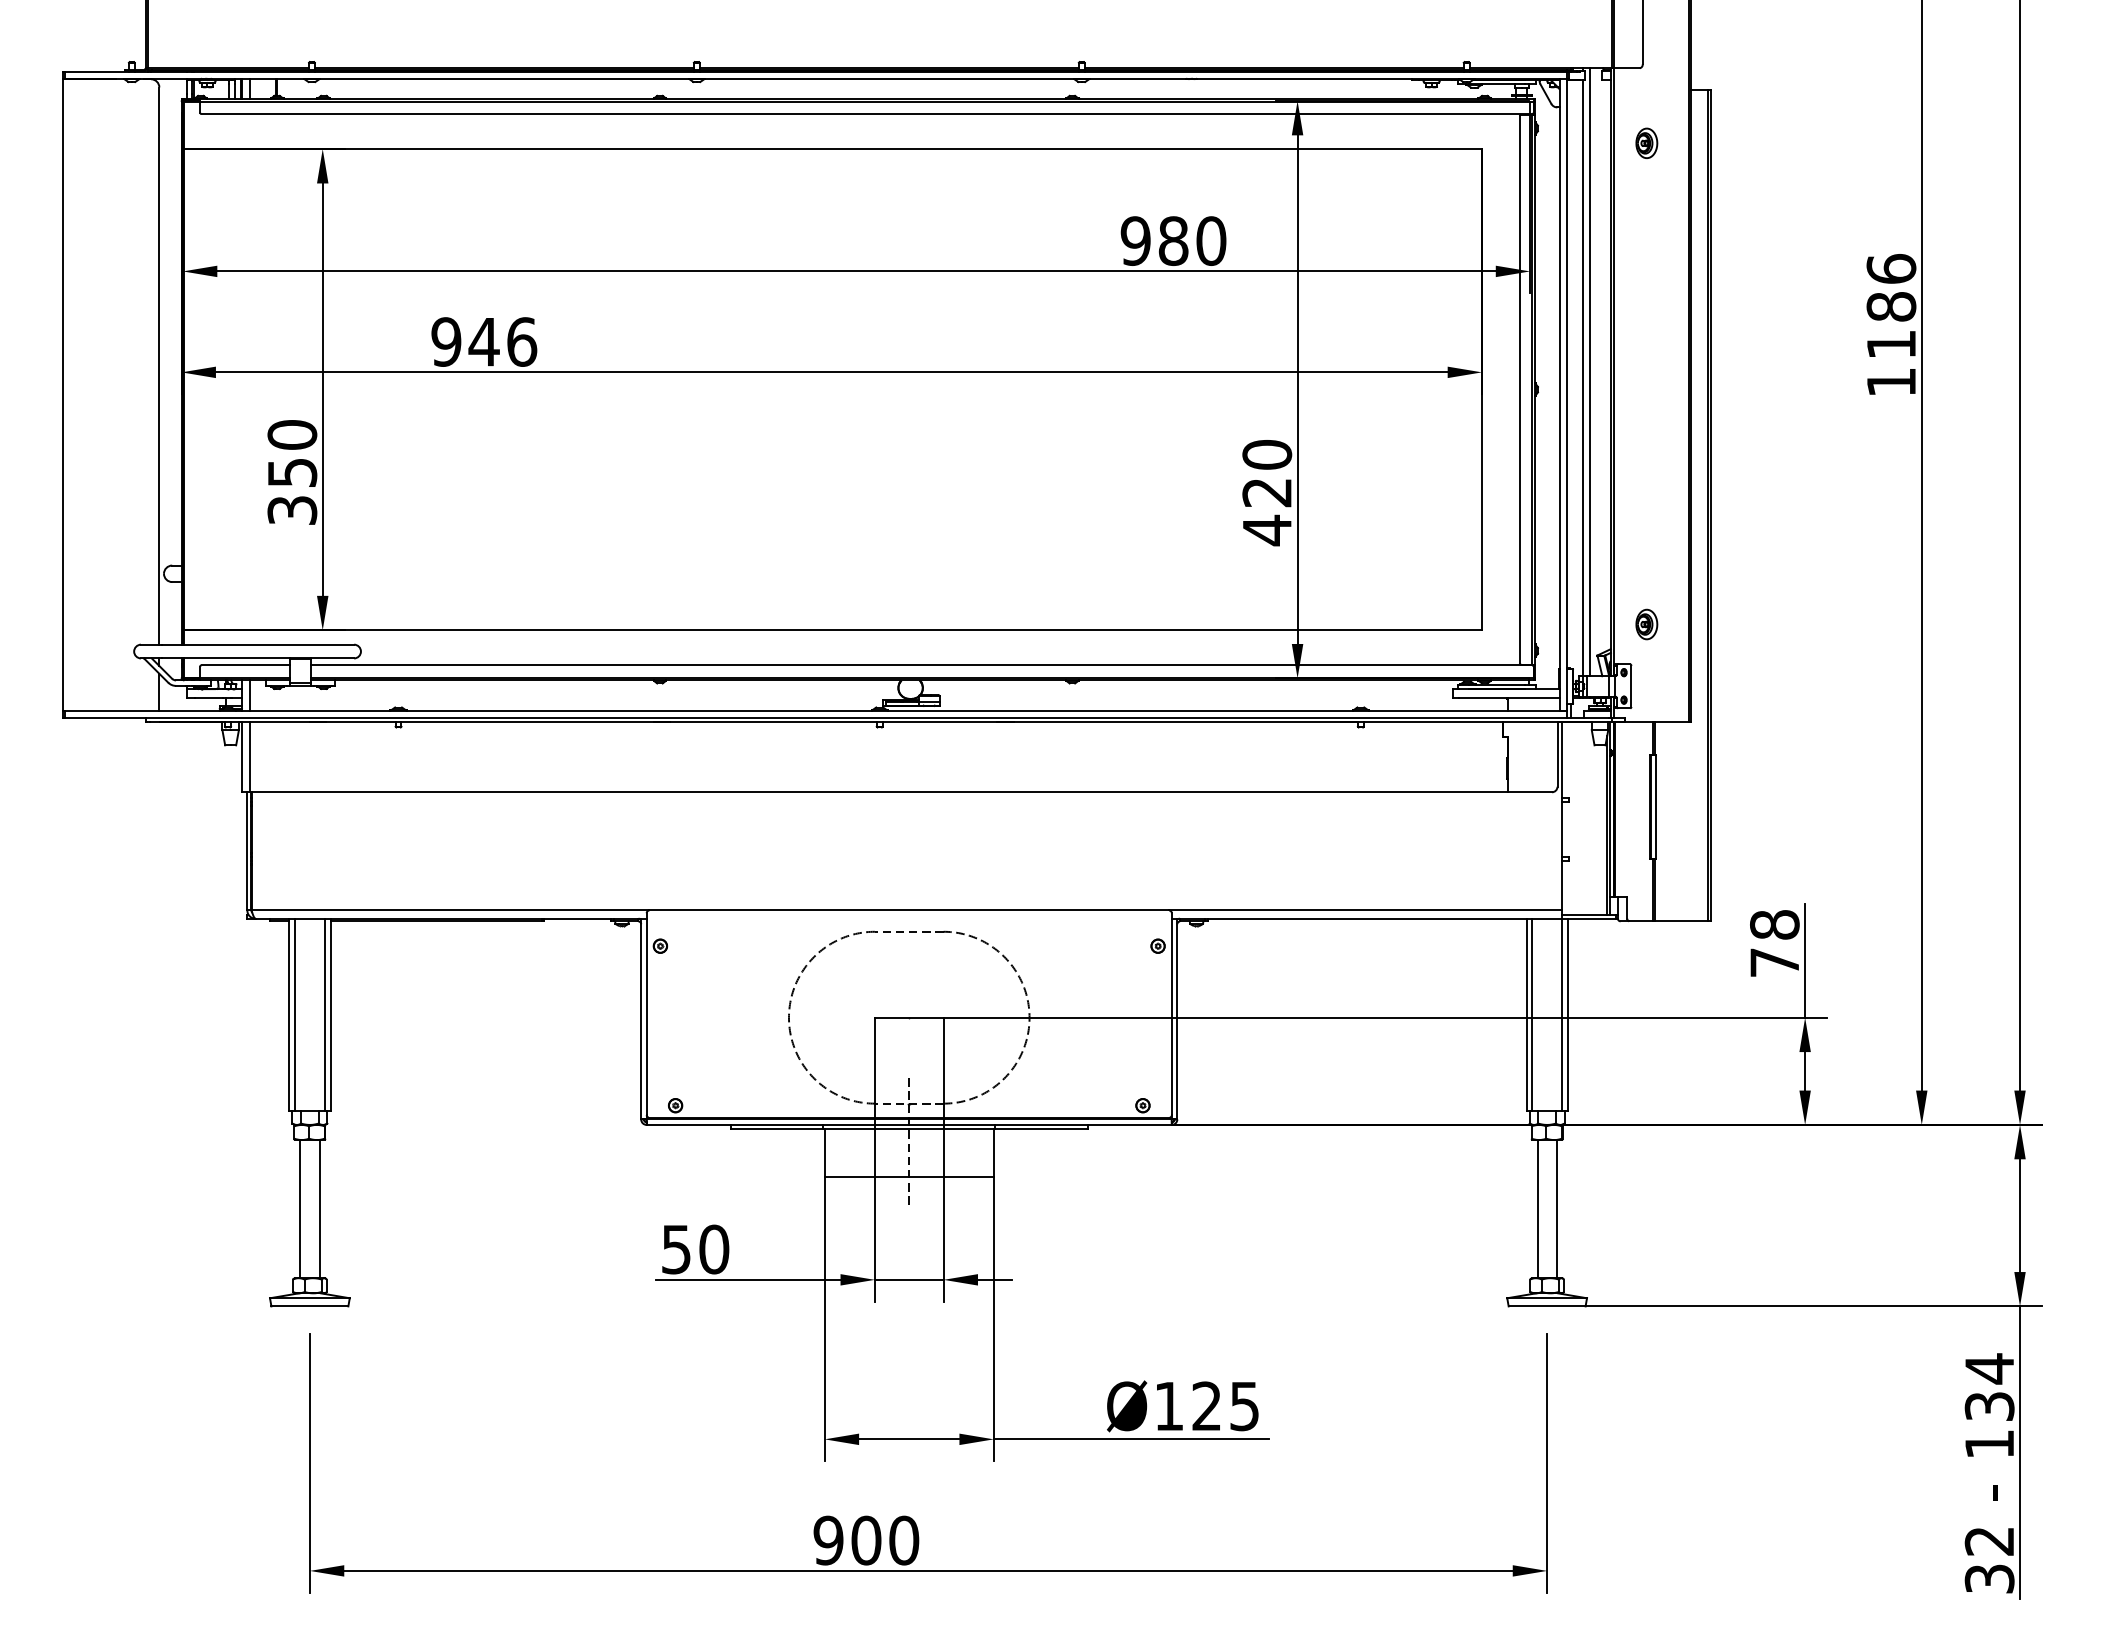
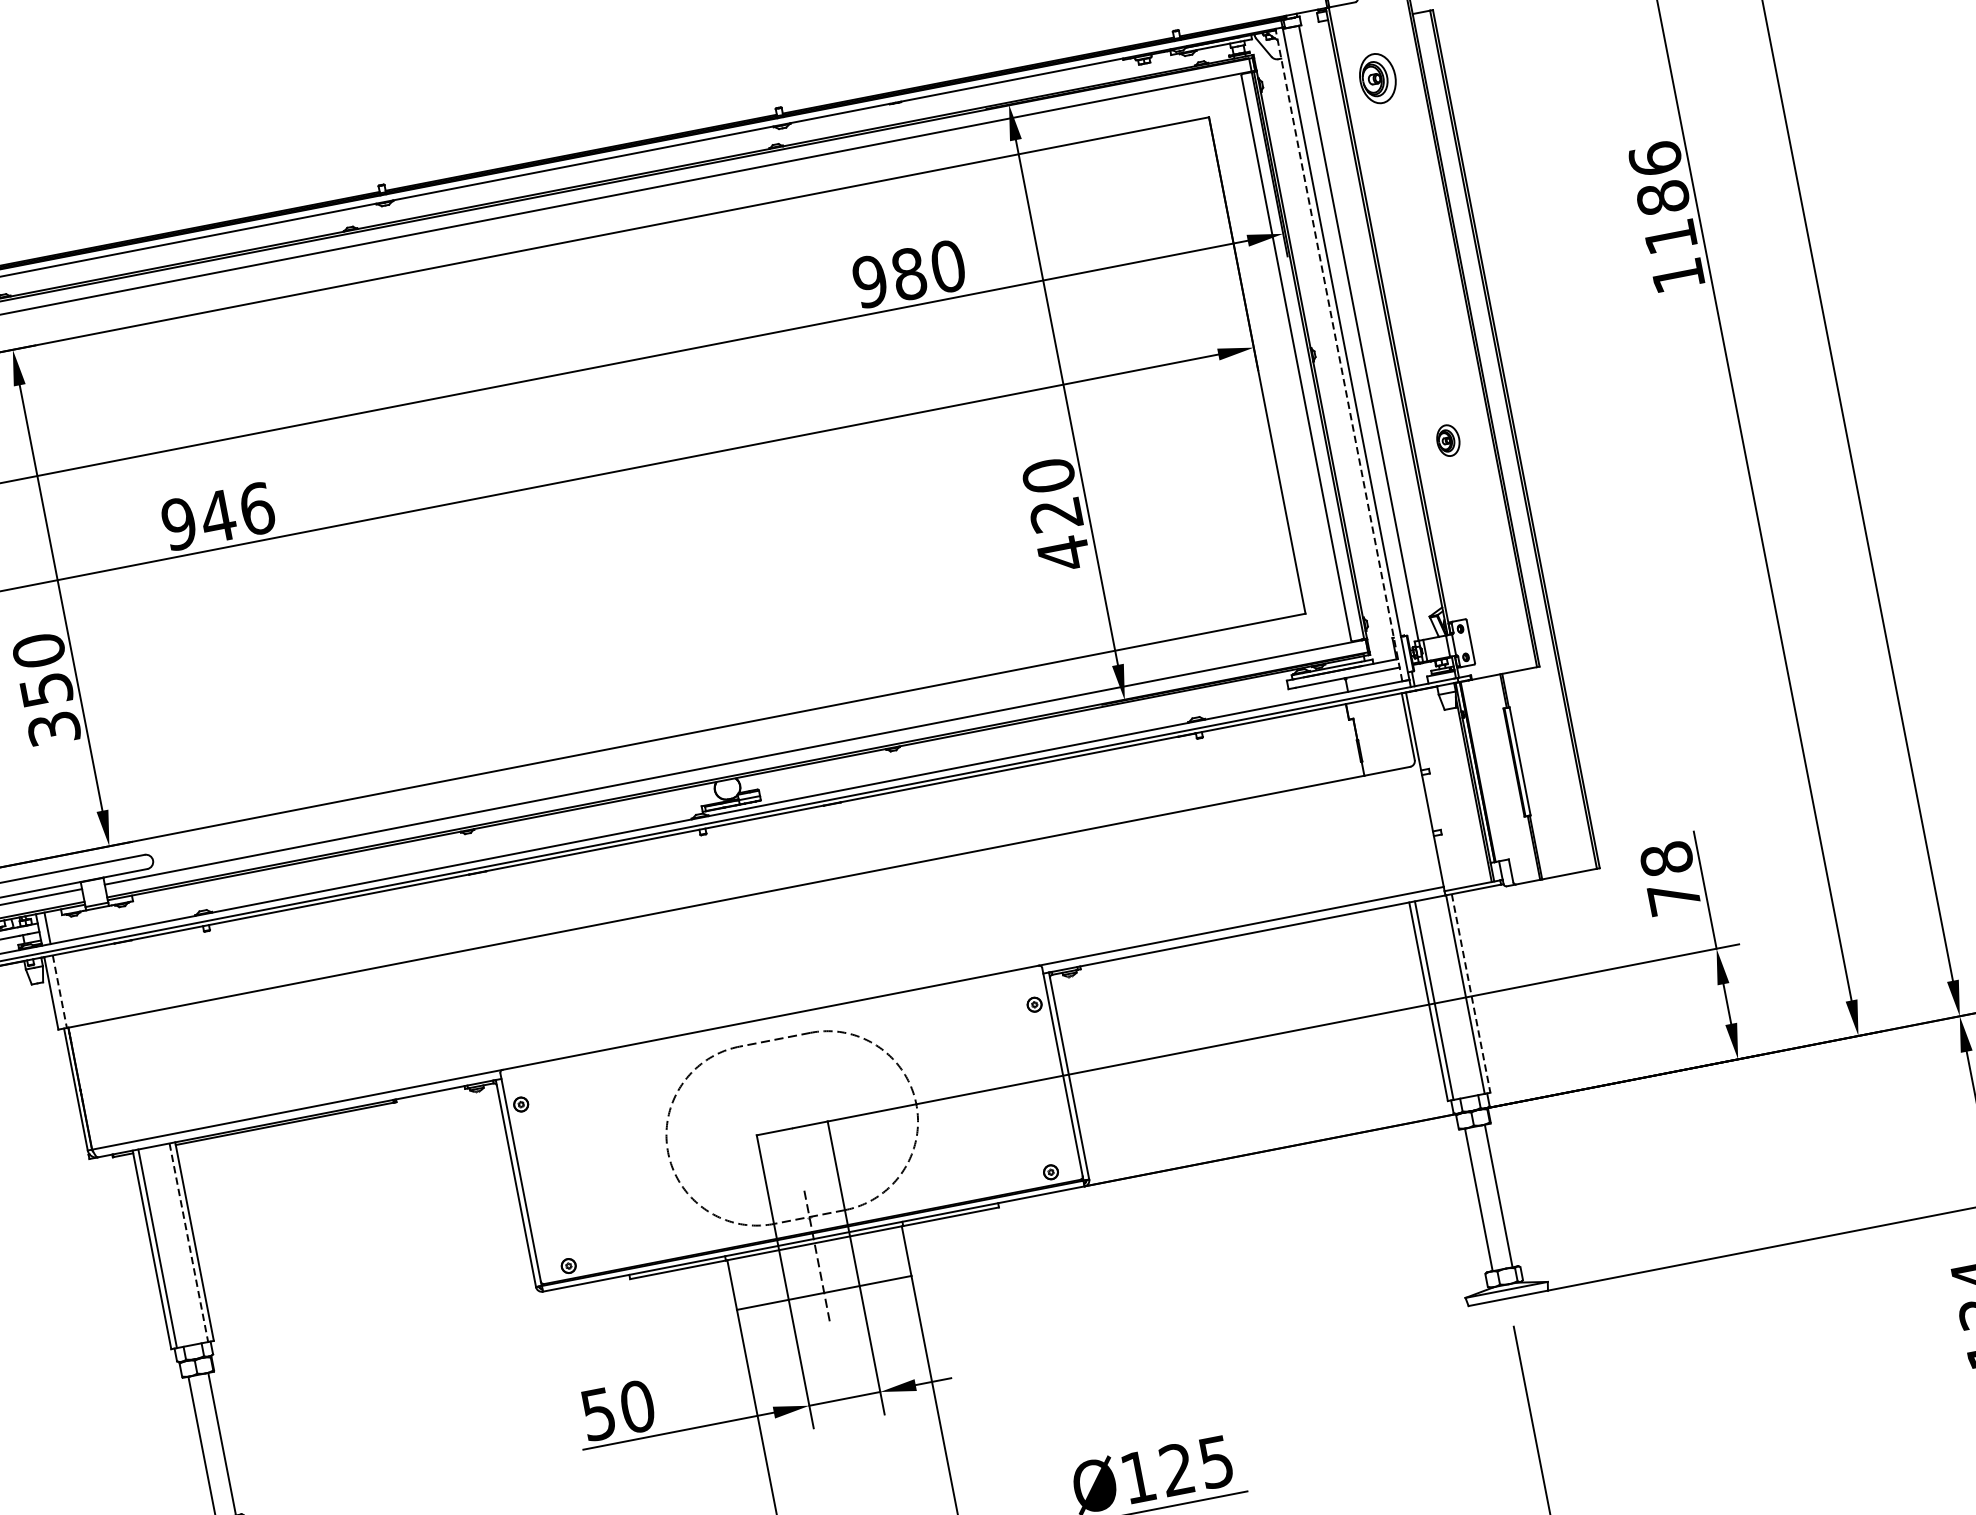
part: (1646, 142) -> (1377, 77), size x1.6
line: (1590, 372) -> (1365, 326), removed
line: (1560, 395) -> (1339, 355), solid -> dashed
part: (1646, 624) -> (1447, 440), moved
line: (250, 757) -> (60, 992), solid -> dashed
line: (325, 1015) -> (189, 1243), solid -> dashed
line: (1567, 1015) -> (1470, 994), solid -> dashed

